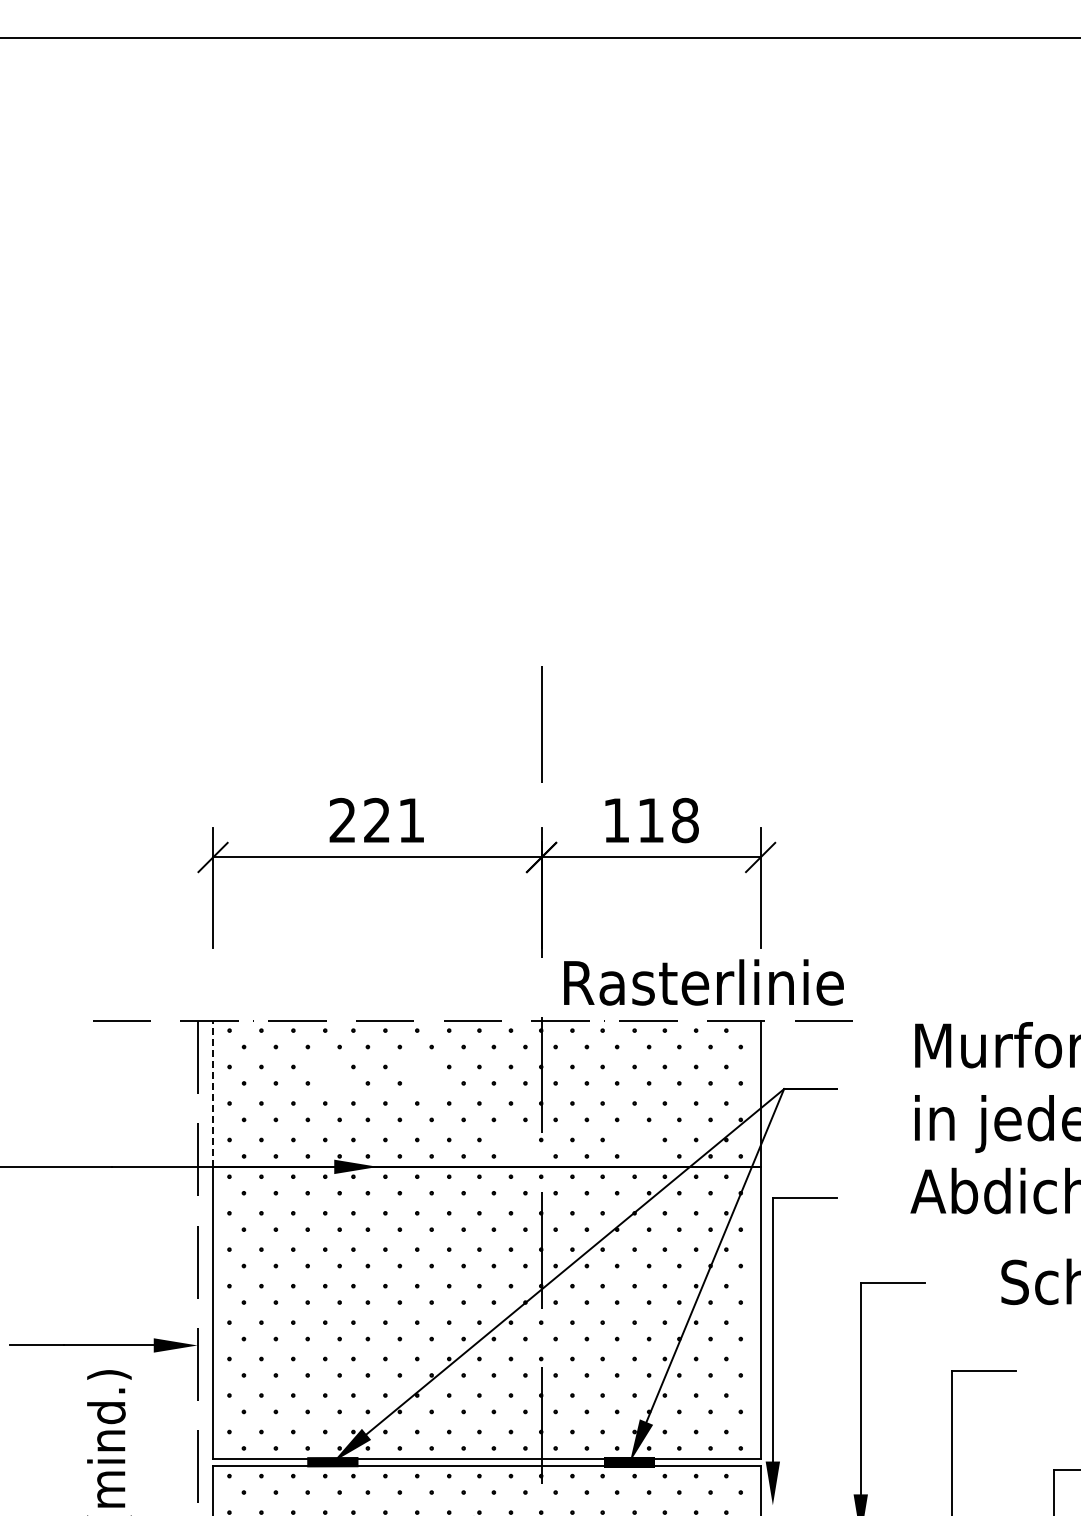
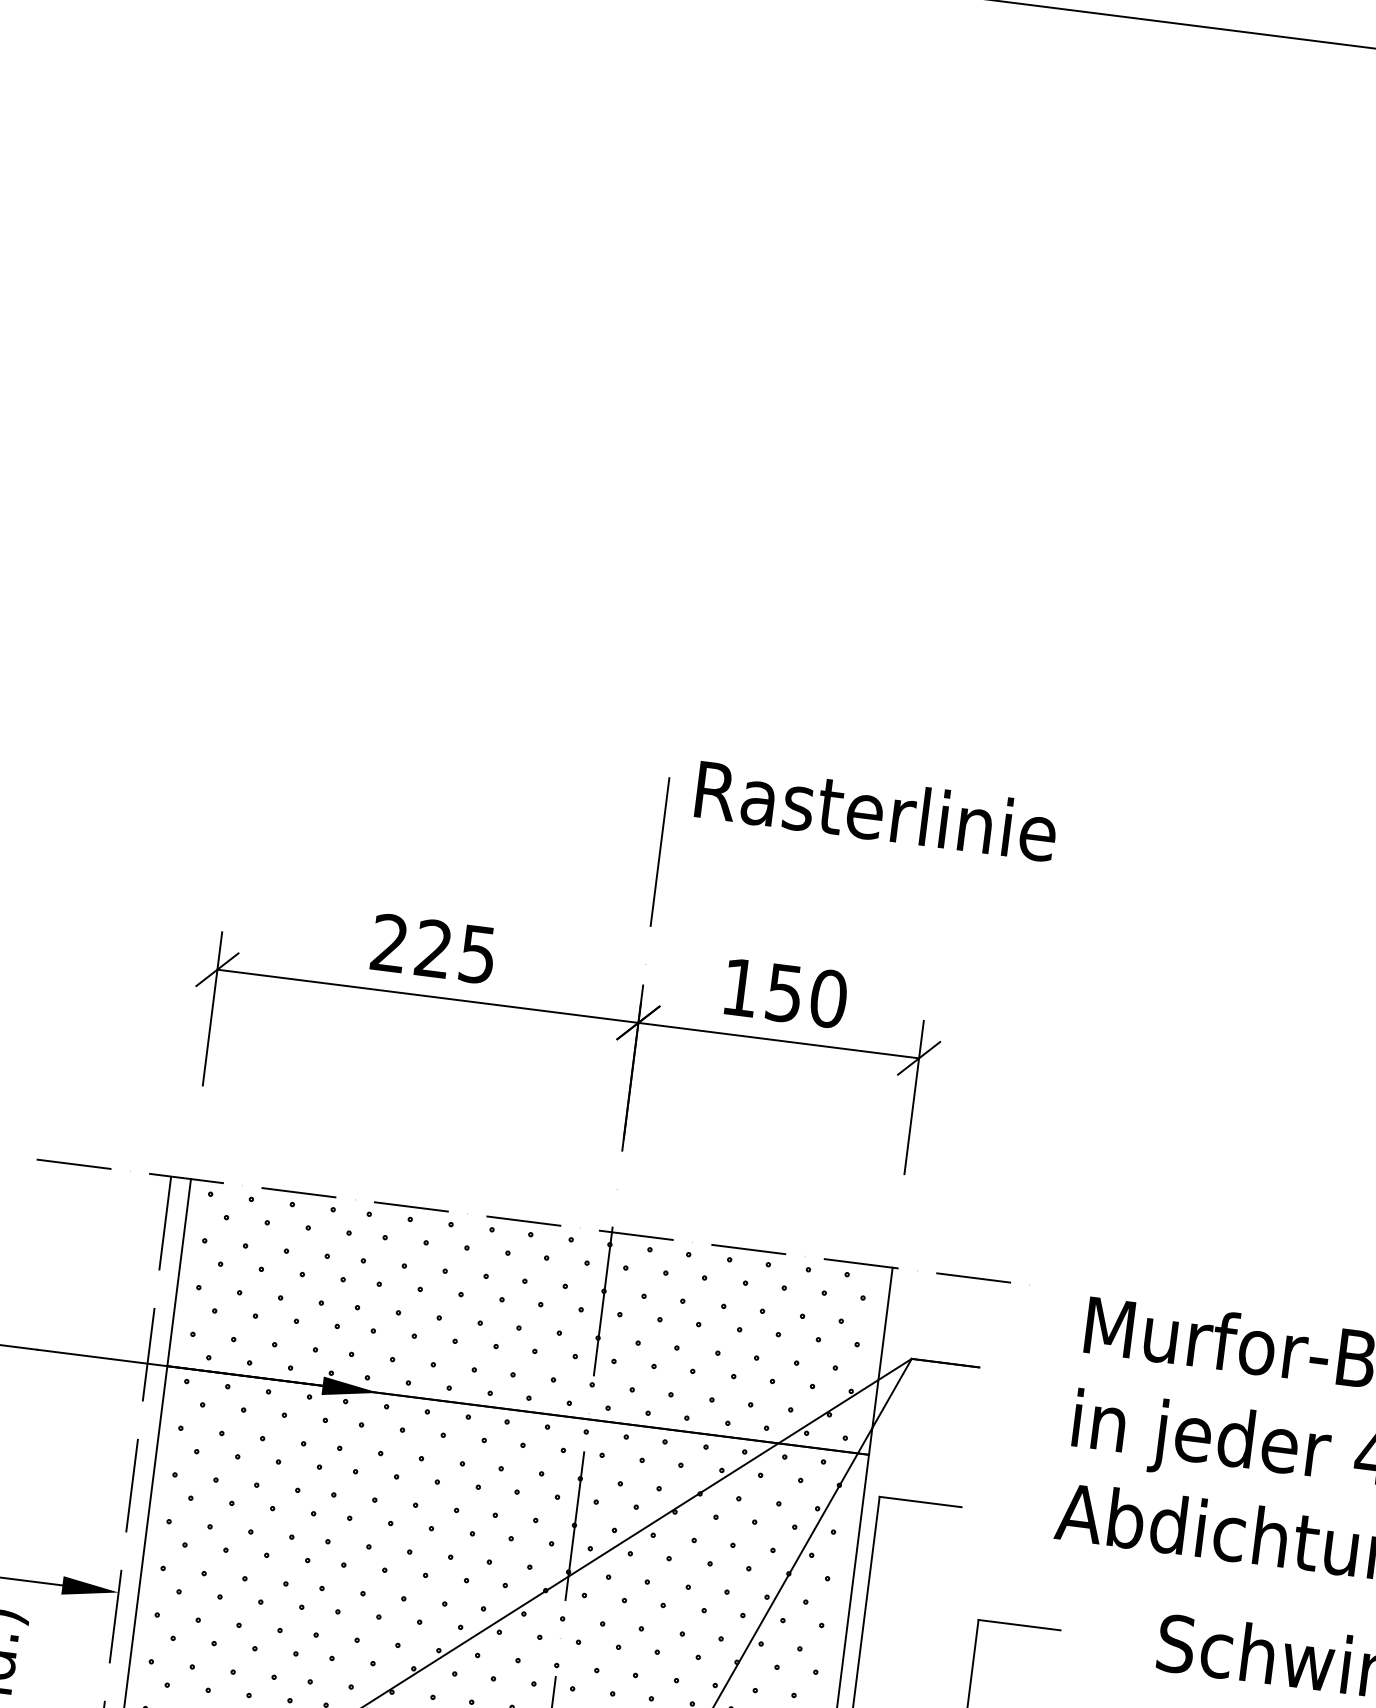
text: (411, 820) -> (477, 954), 221 -> 225
text: (668, 820) -> (807, 996), 118 -> 150
text: (703, 982) -> (876, 810), moved
part: (326, 1068) -> (328, 1258), added
part: (418, 1068) -> (446, 1273), added
line: (213, 1093) -> (179, 1272), dashed -> solid
part: (512, 1141) -> (555, 1382), added
part: (636, 1141) -> (714, 1402), added

